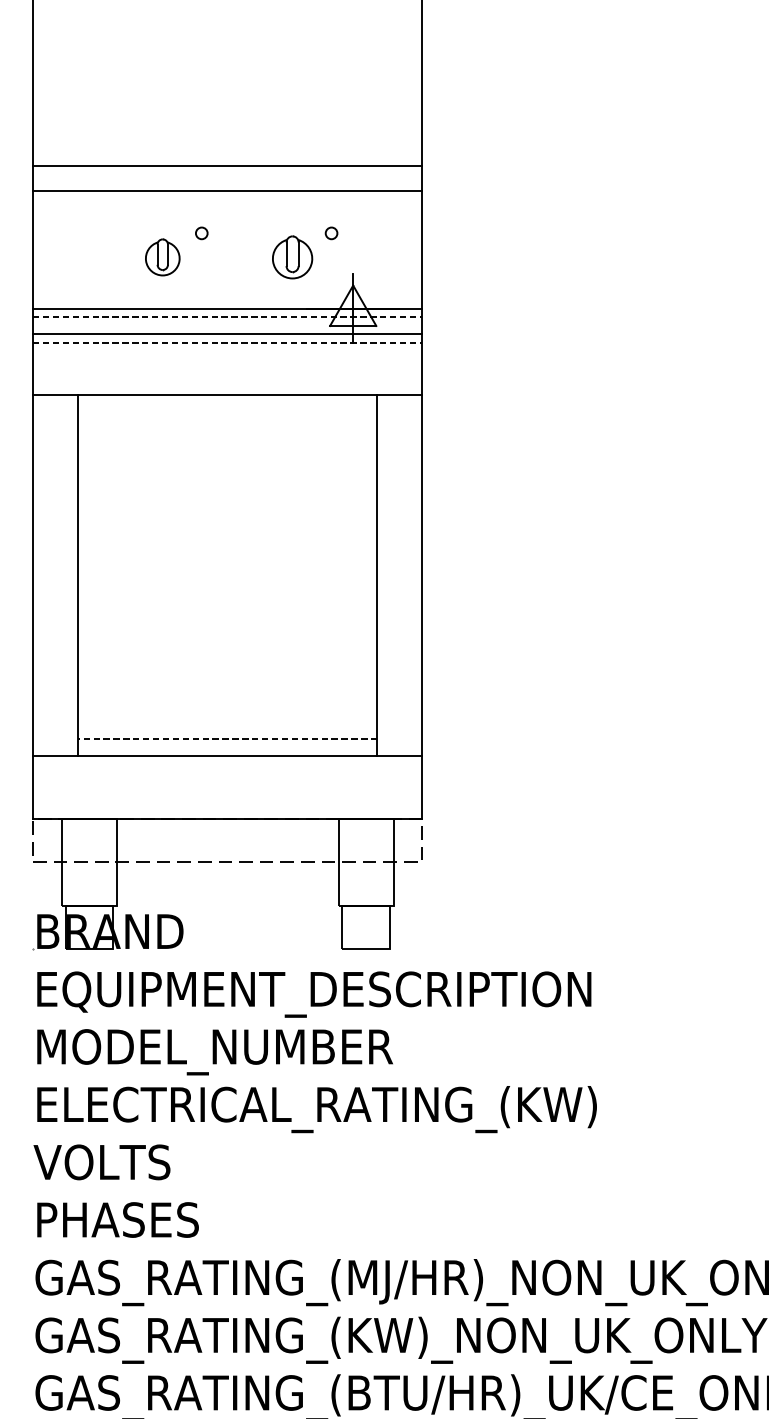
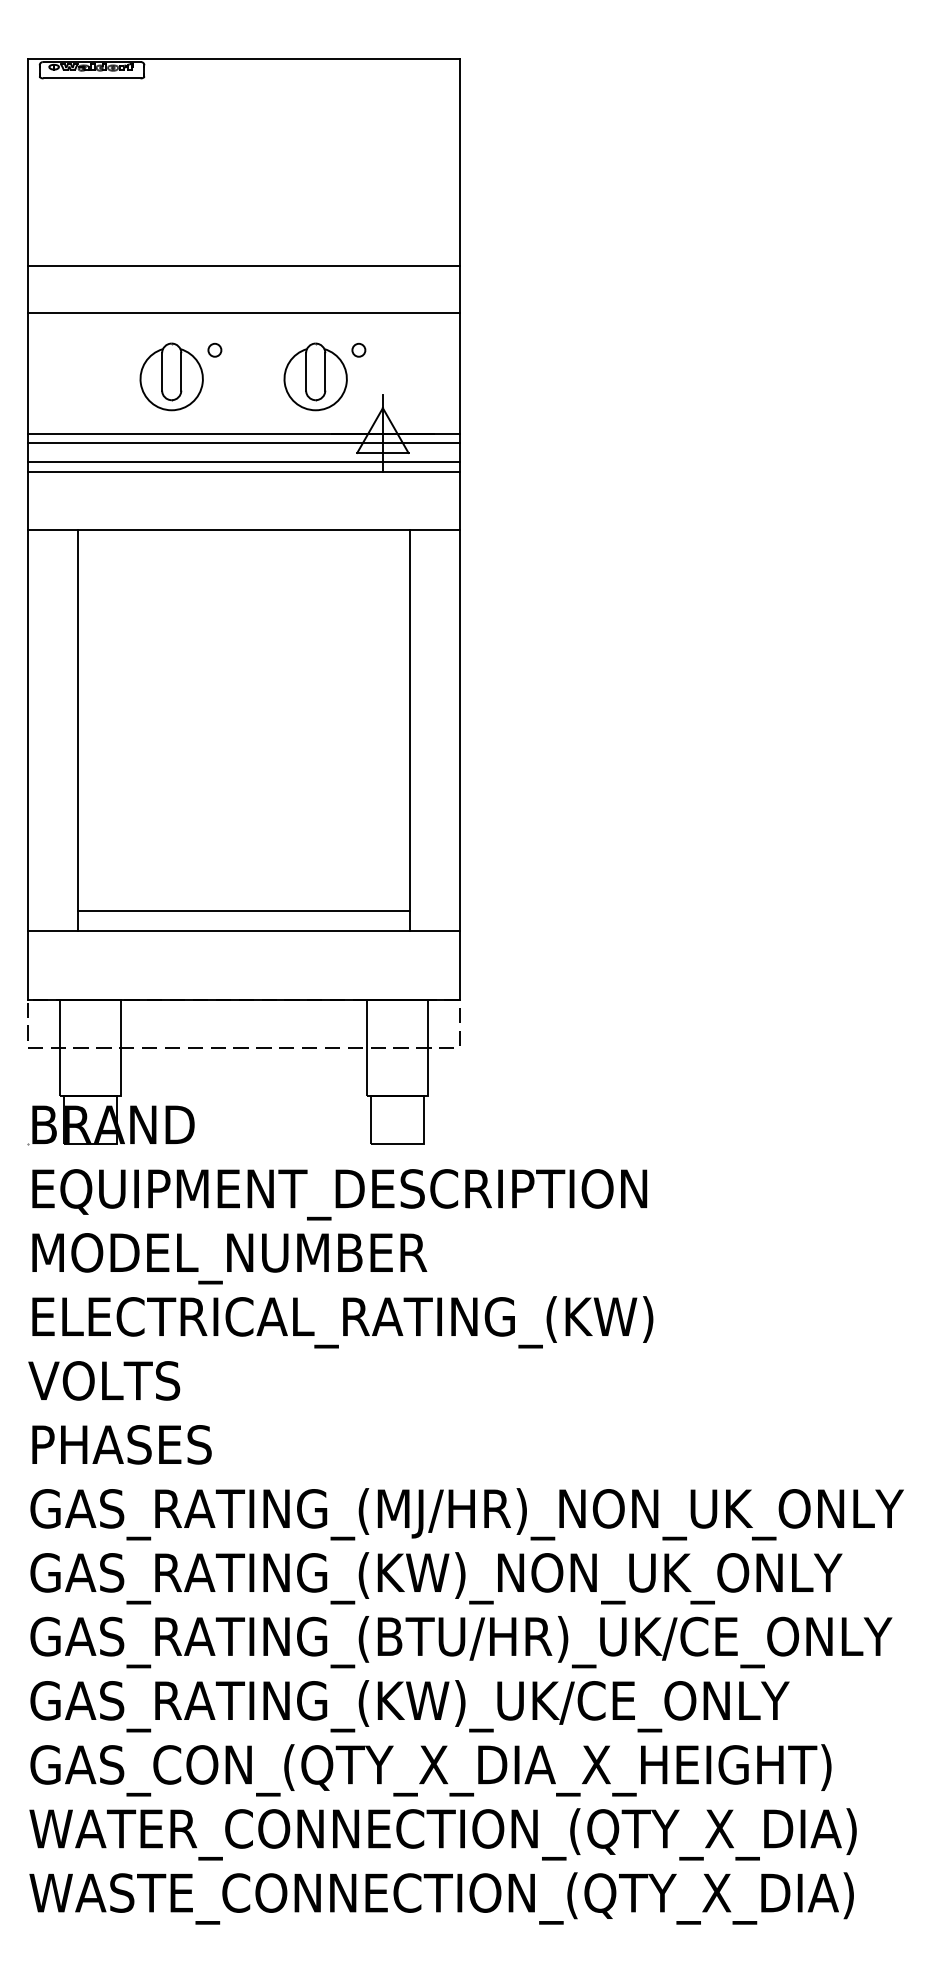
line: (227, 165) -> (243, 312), moved
line: (227, 190) -> (243, 265), moved
part: (162, 257) -> (171, 376), size x1.67
part: (292, 257) -> (315, 376), size x1.43
line: (227, 317) -> (243, 443), dashed -> solid
line: (227, 342) -> (243, 471), dashed -> solid
line: (227, 739) -> (243, 911), dashed -> solid

